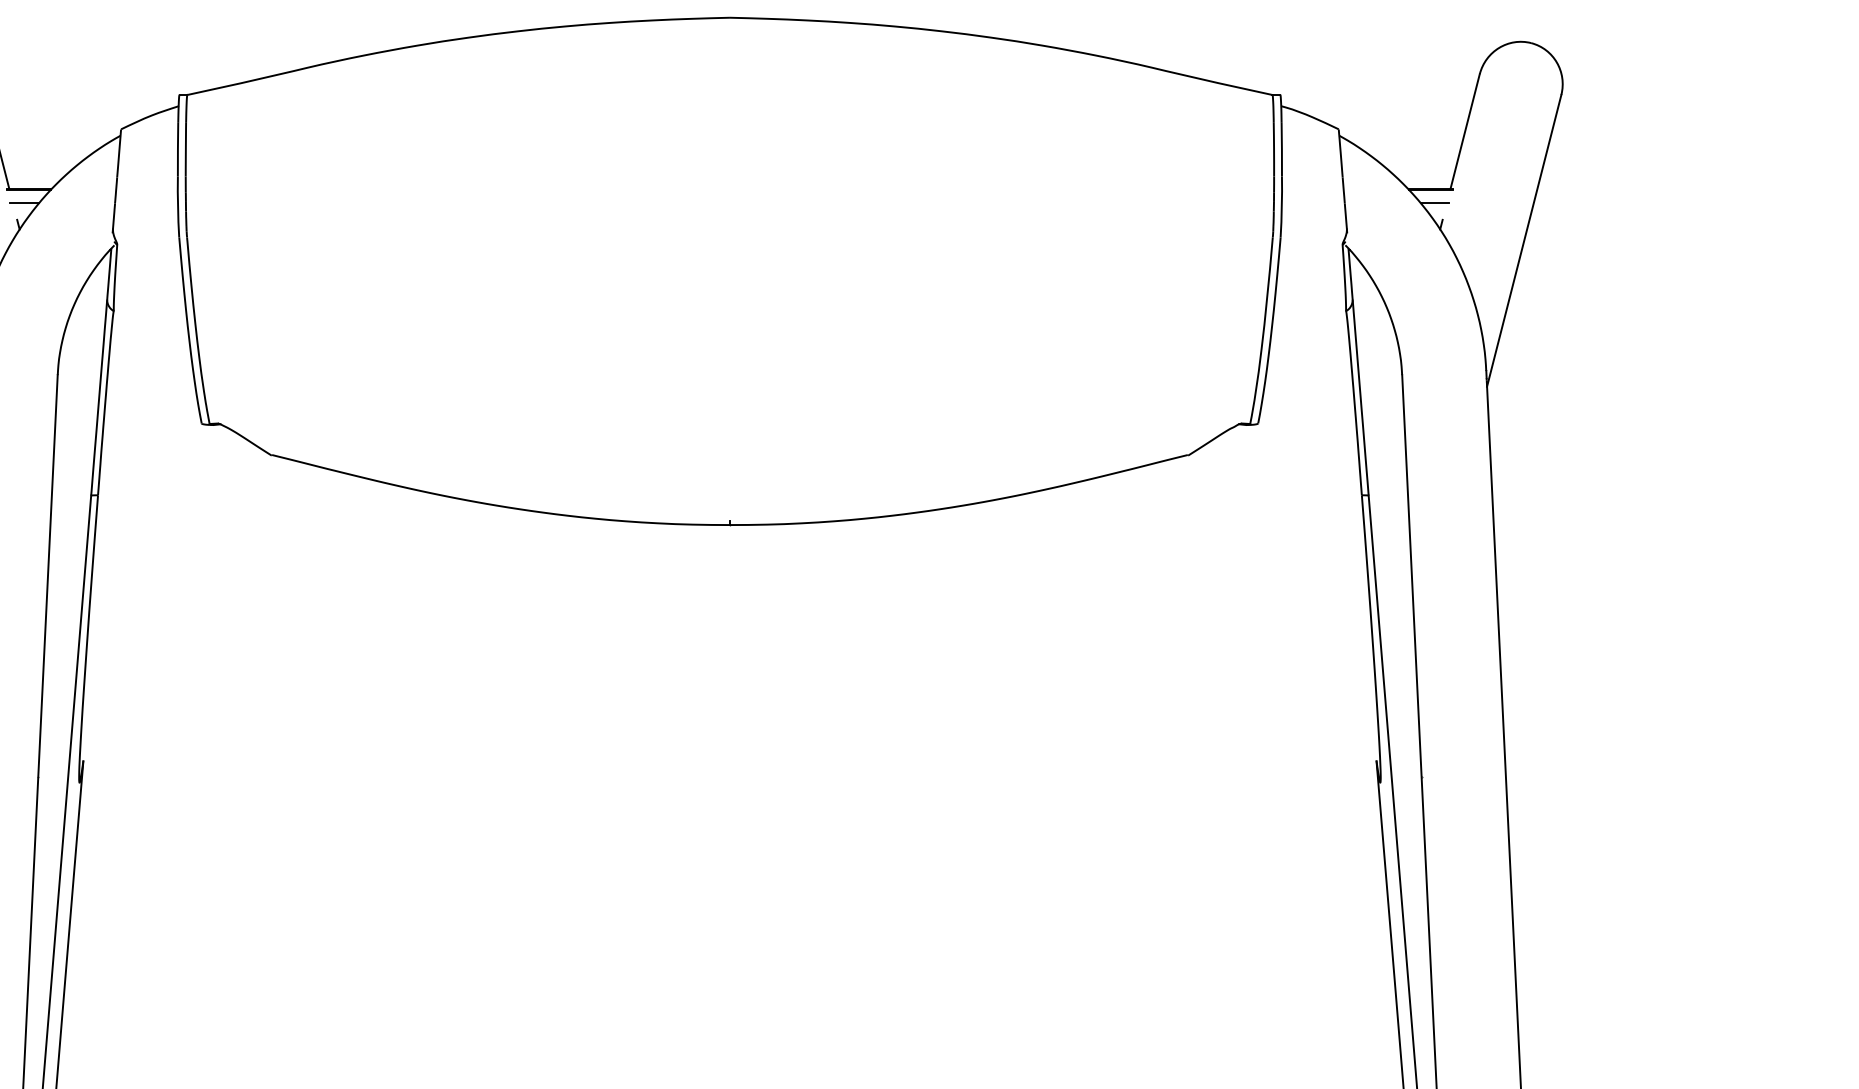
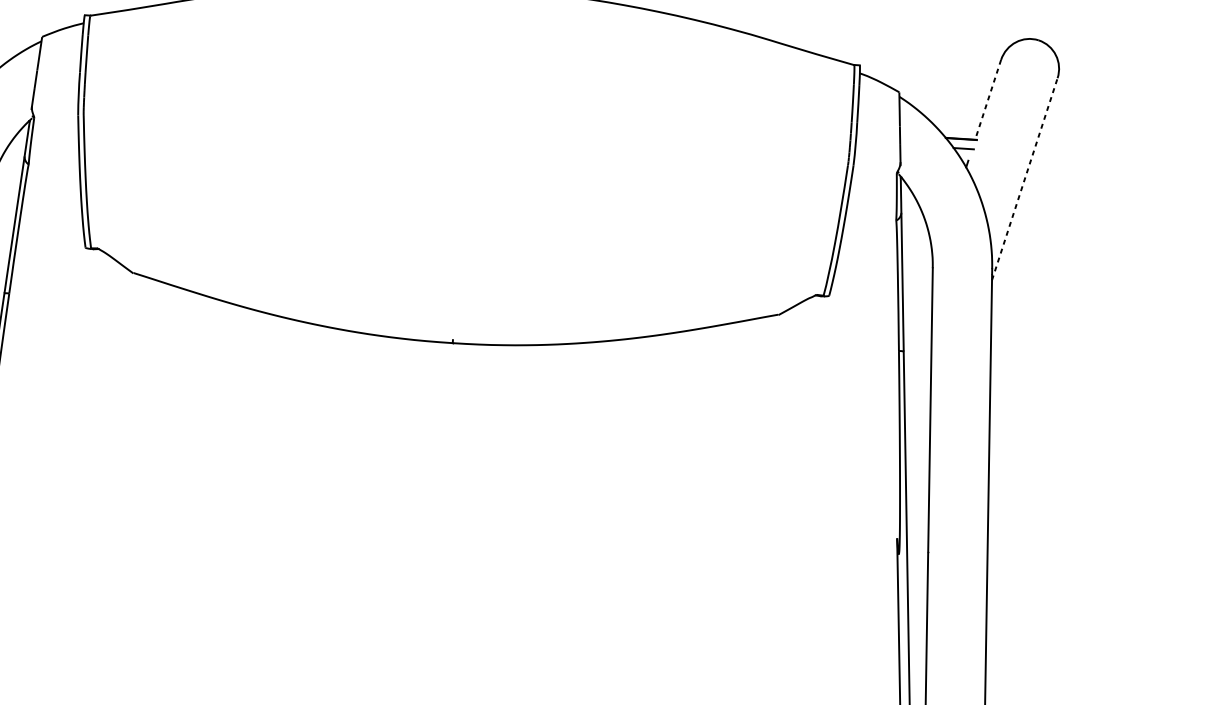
line: (1464, 132) -> (987, 100), solid -> dashed
line: (1524, 240) -> (1025, 179), solid -> dashed

